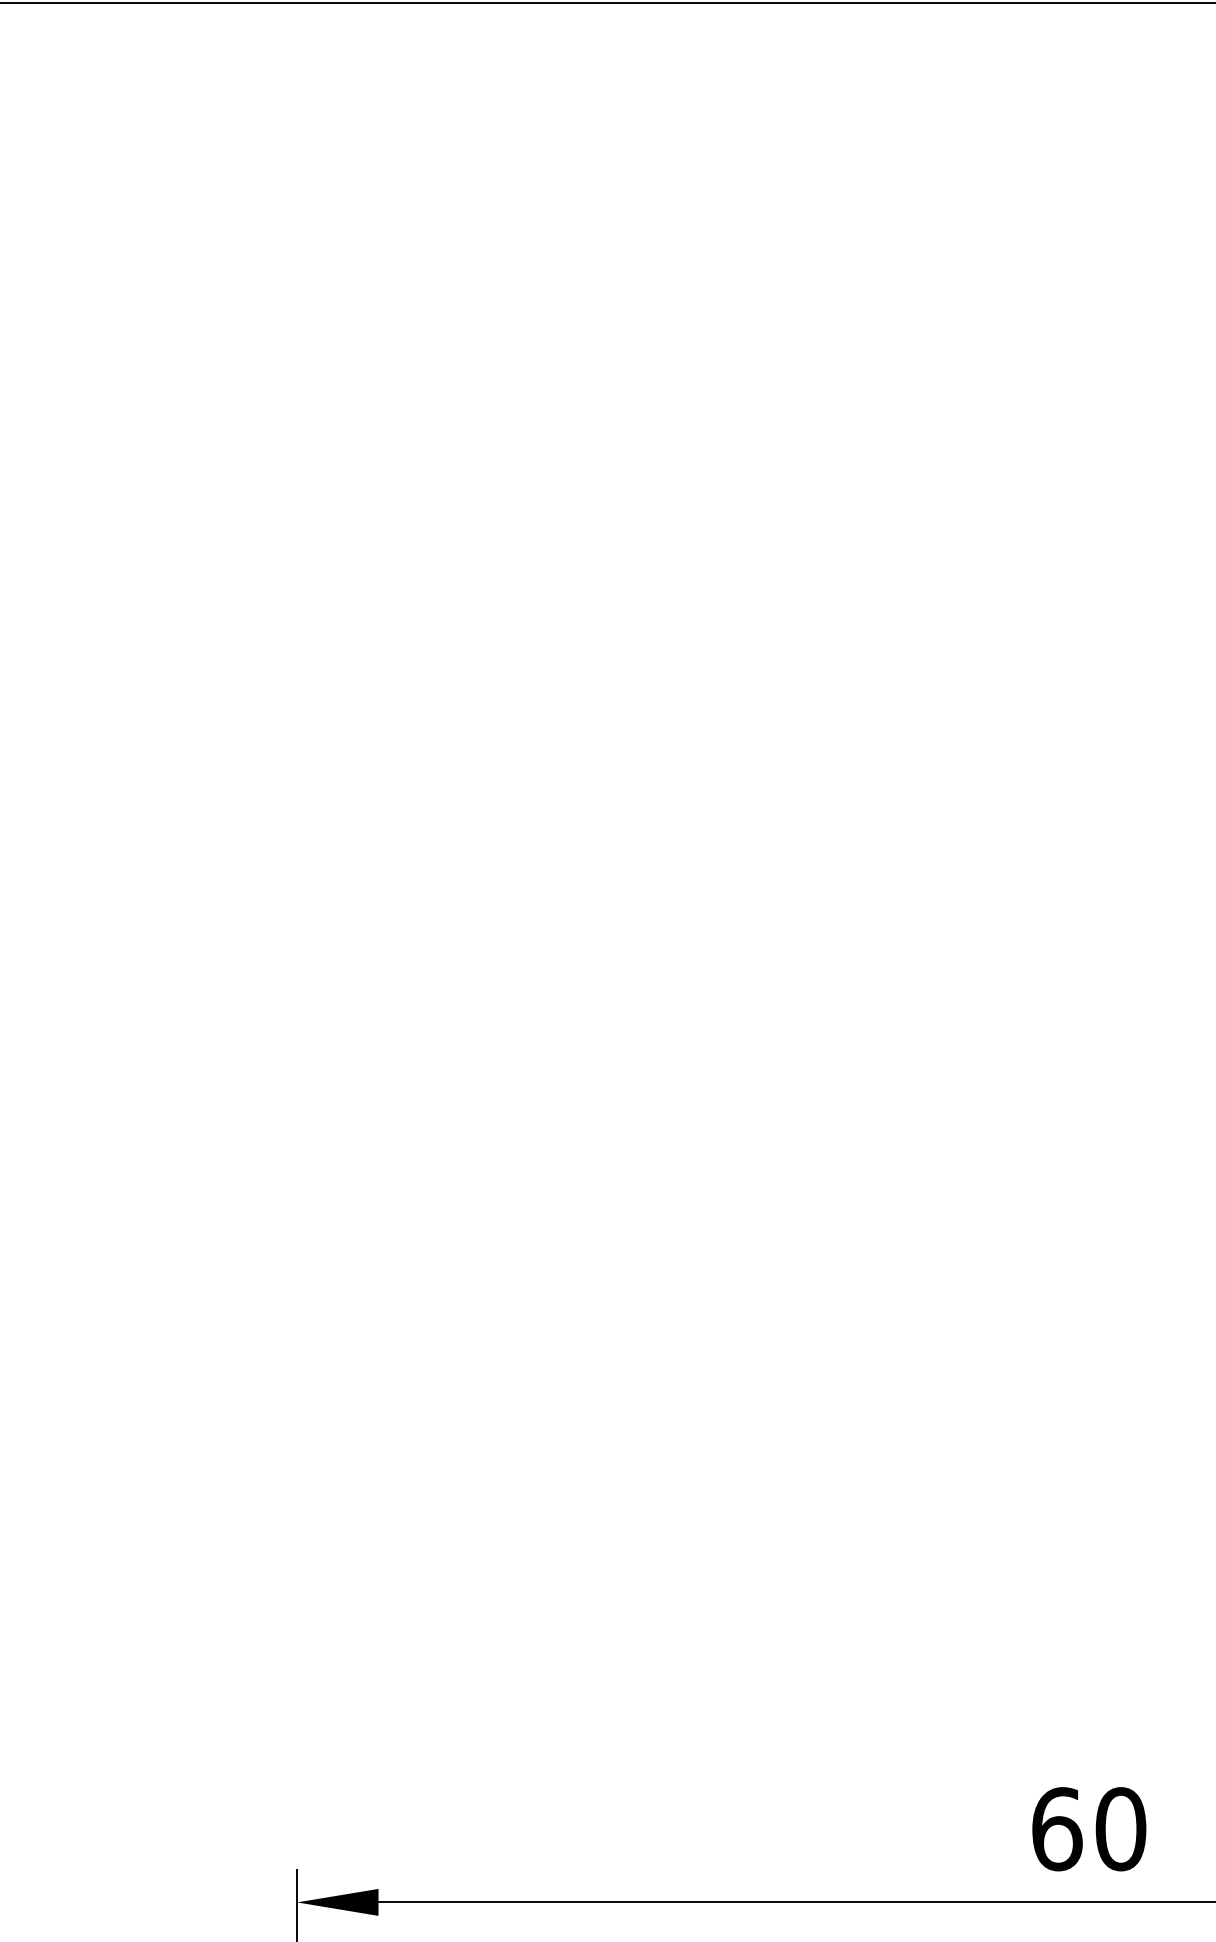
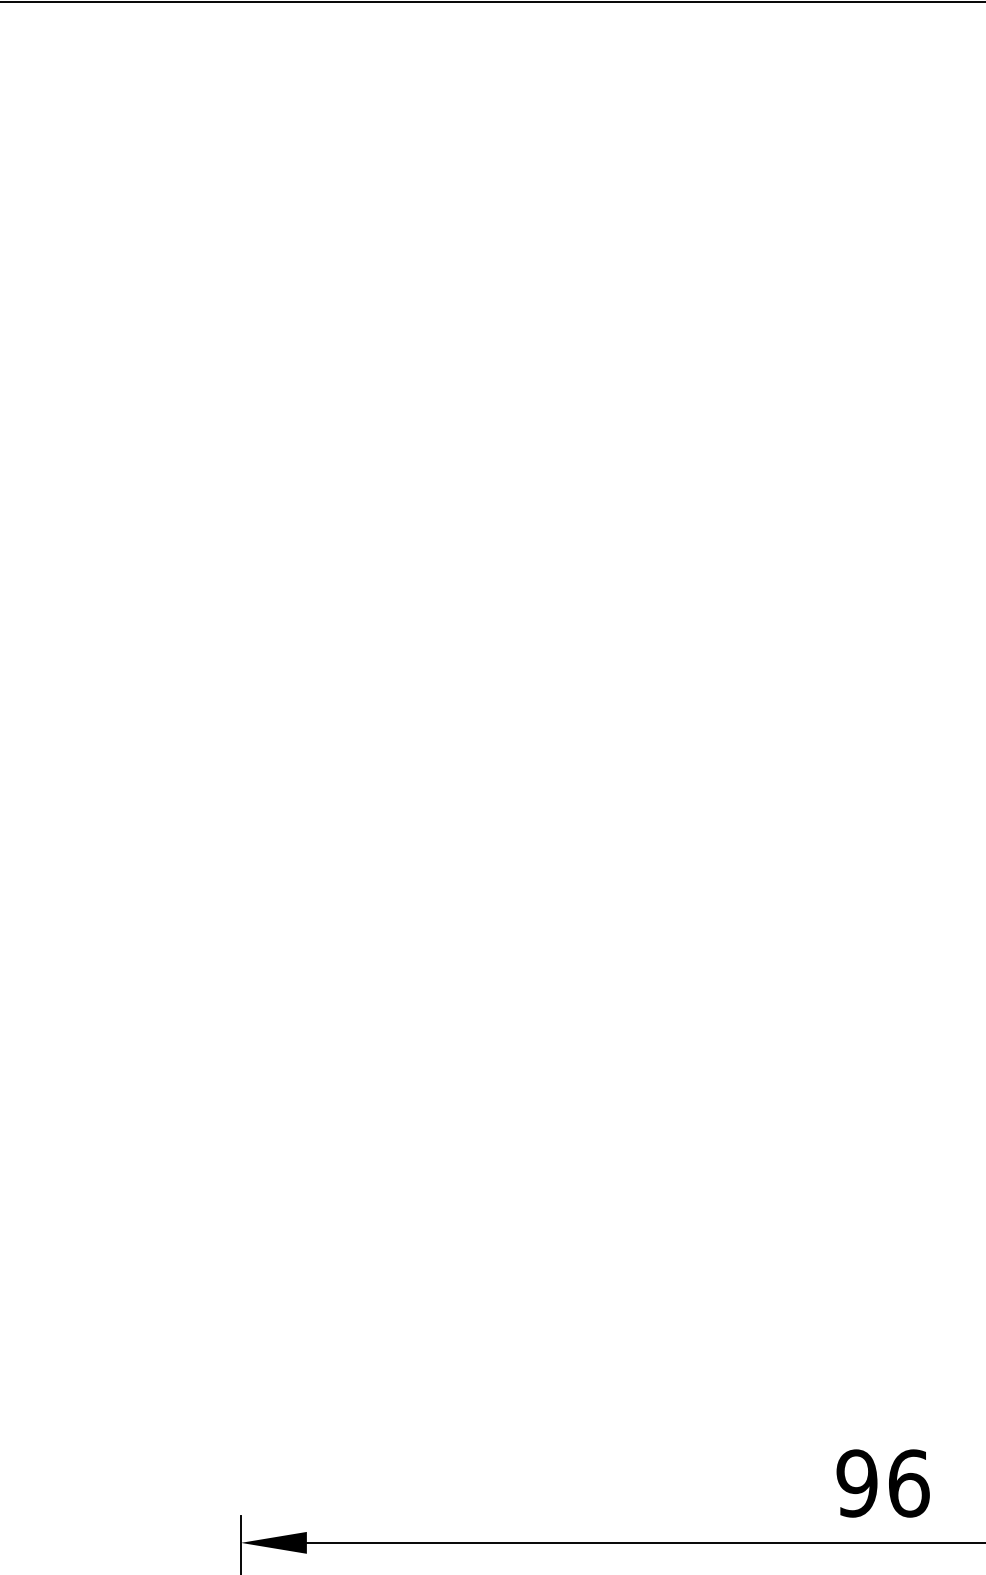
text: (1088, 1829) -> (882, 1483), 60 -> 96

